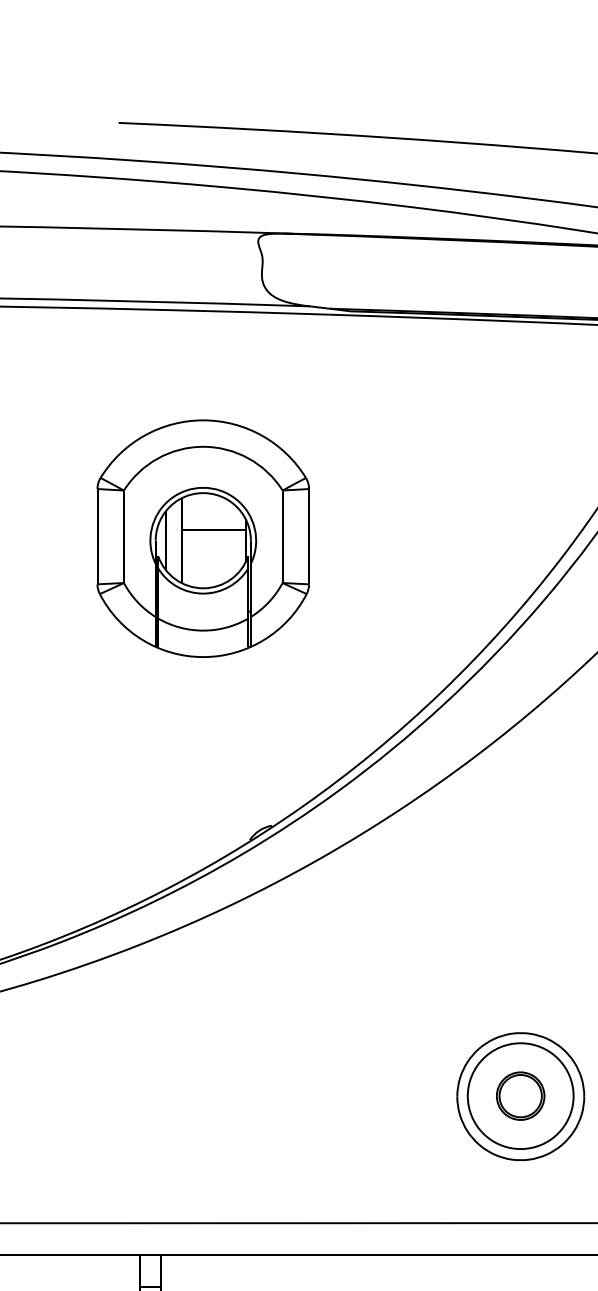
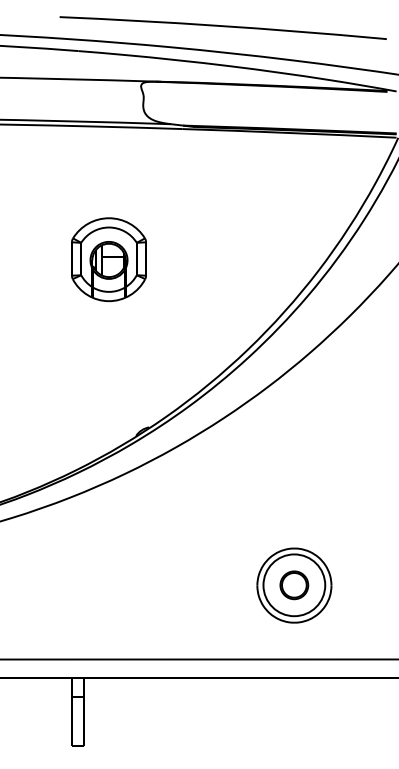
part: (202, 538) -> (108, 259), size x0.6

